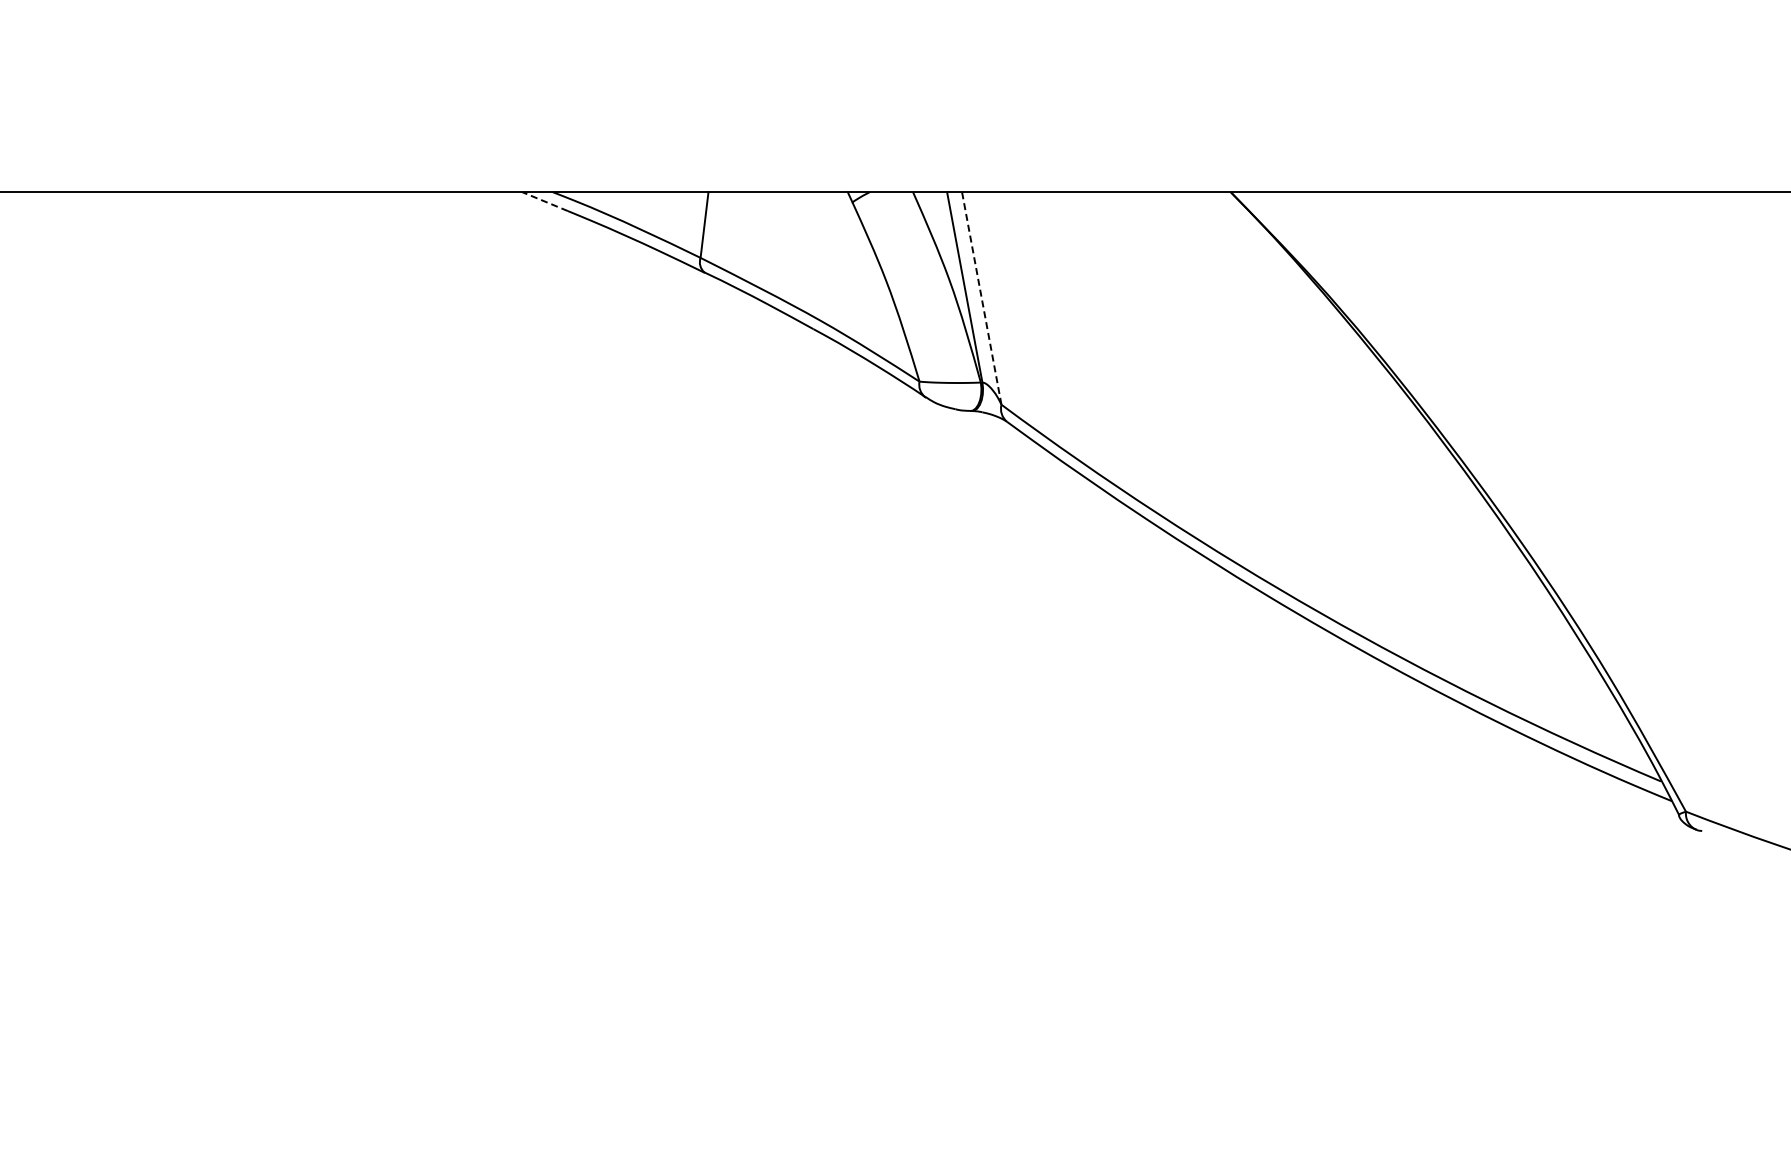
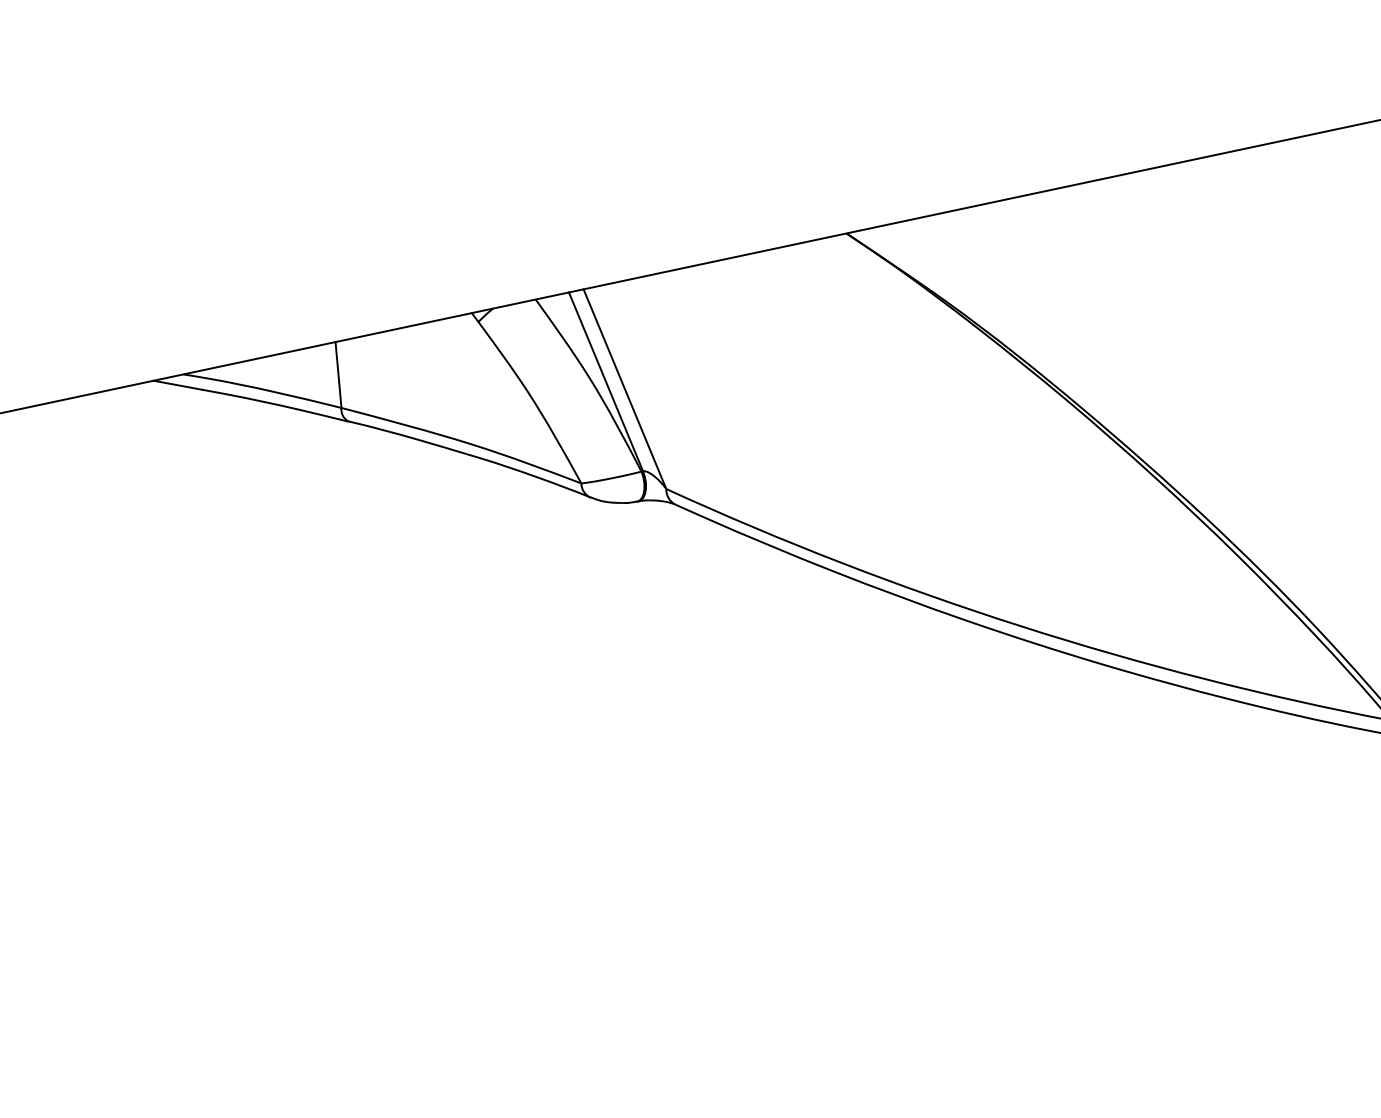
line: (545, 201) -> (178, 385), dashed -> solid
line: (981, 298) -> (624, 389), dashed -> solid

